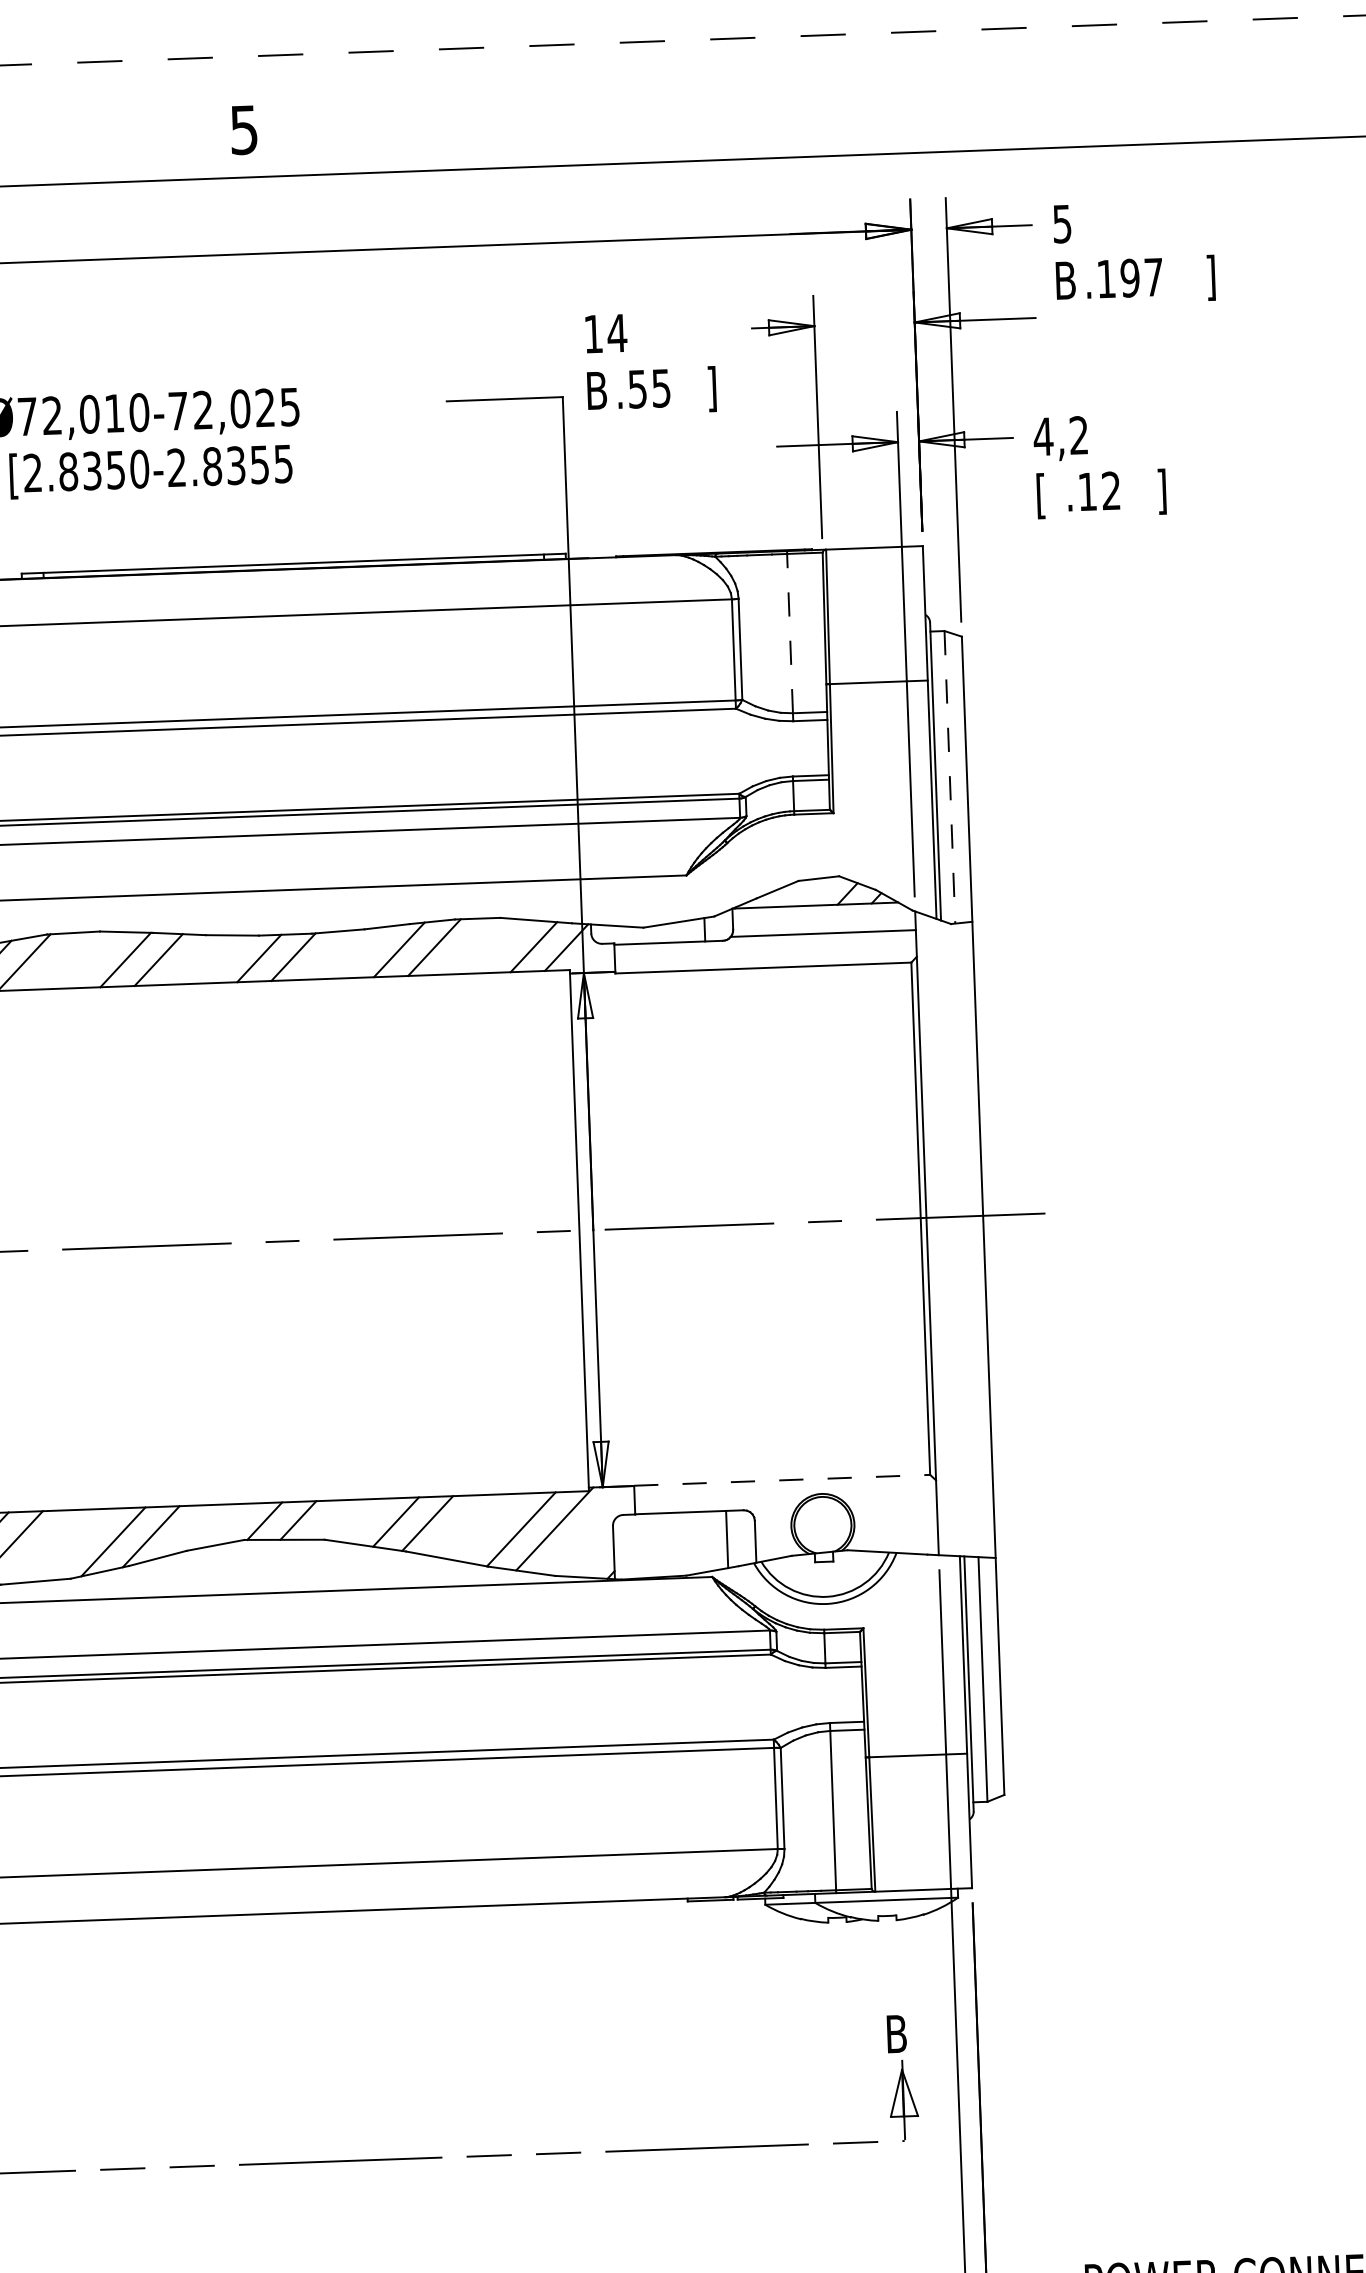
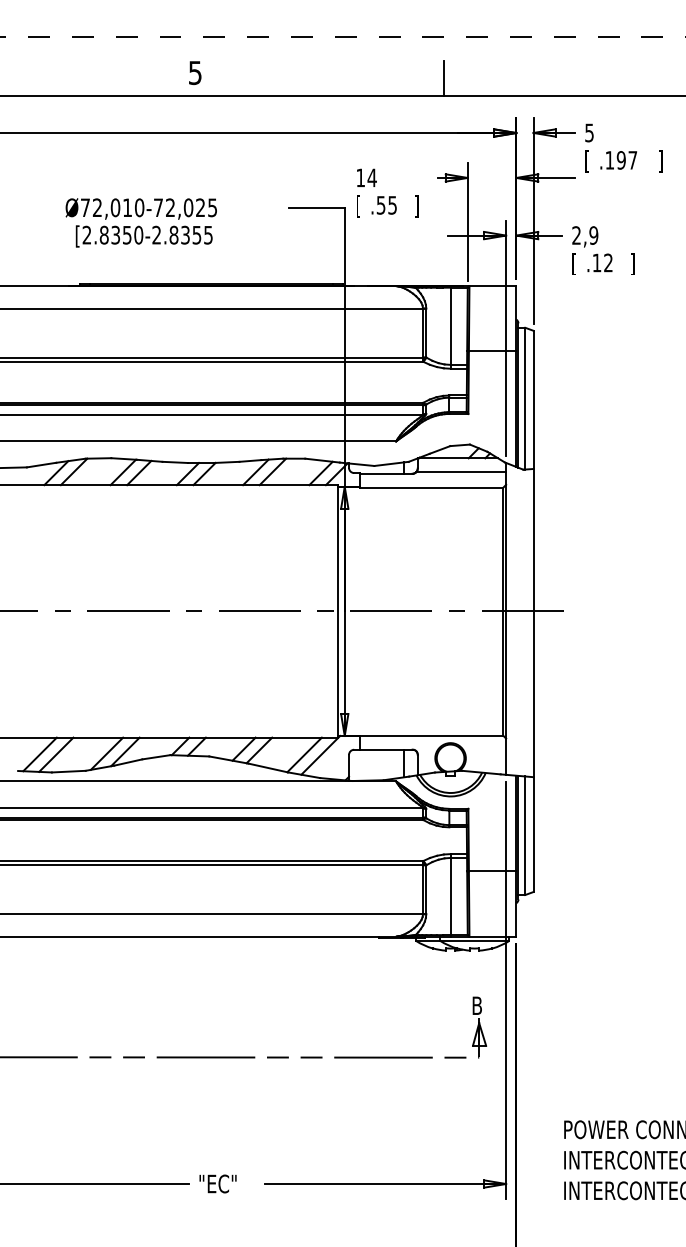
line: (756, 120) -> (443, 77), added
text: (1064, 282) -> (589, 161), B -> [
text: (597, 393) -> (361, 206), B -> [
text: (1059, 436) -> (584, 235), 4,2 -> 2,9
line: (790, 634) -> (450, 326), dashed -> solid
line: (950, 776) -> (525, 398), dashed -> solid
line: (781, 1479) -> (431, 735), dashed -> solid

